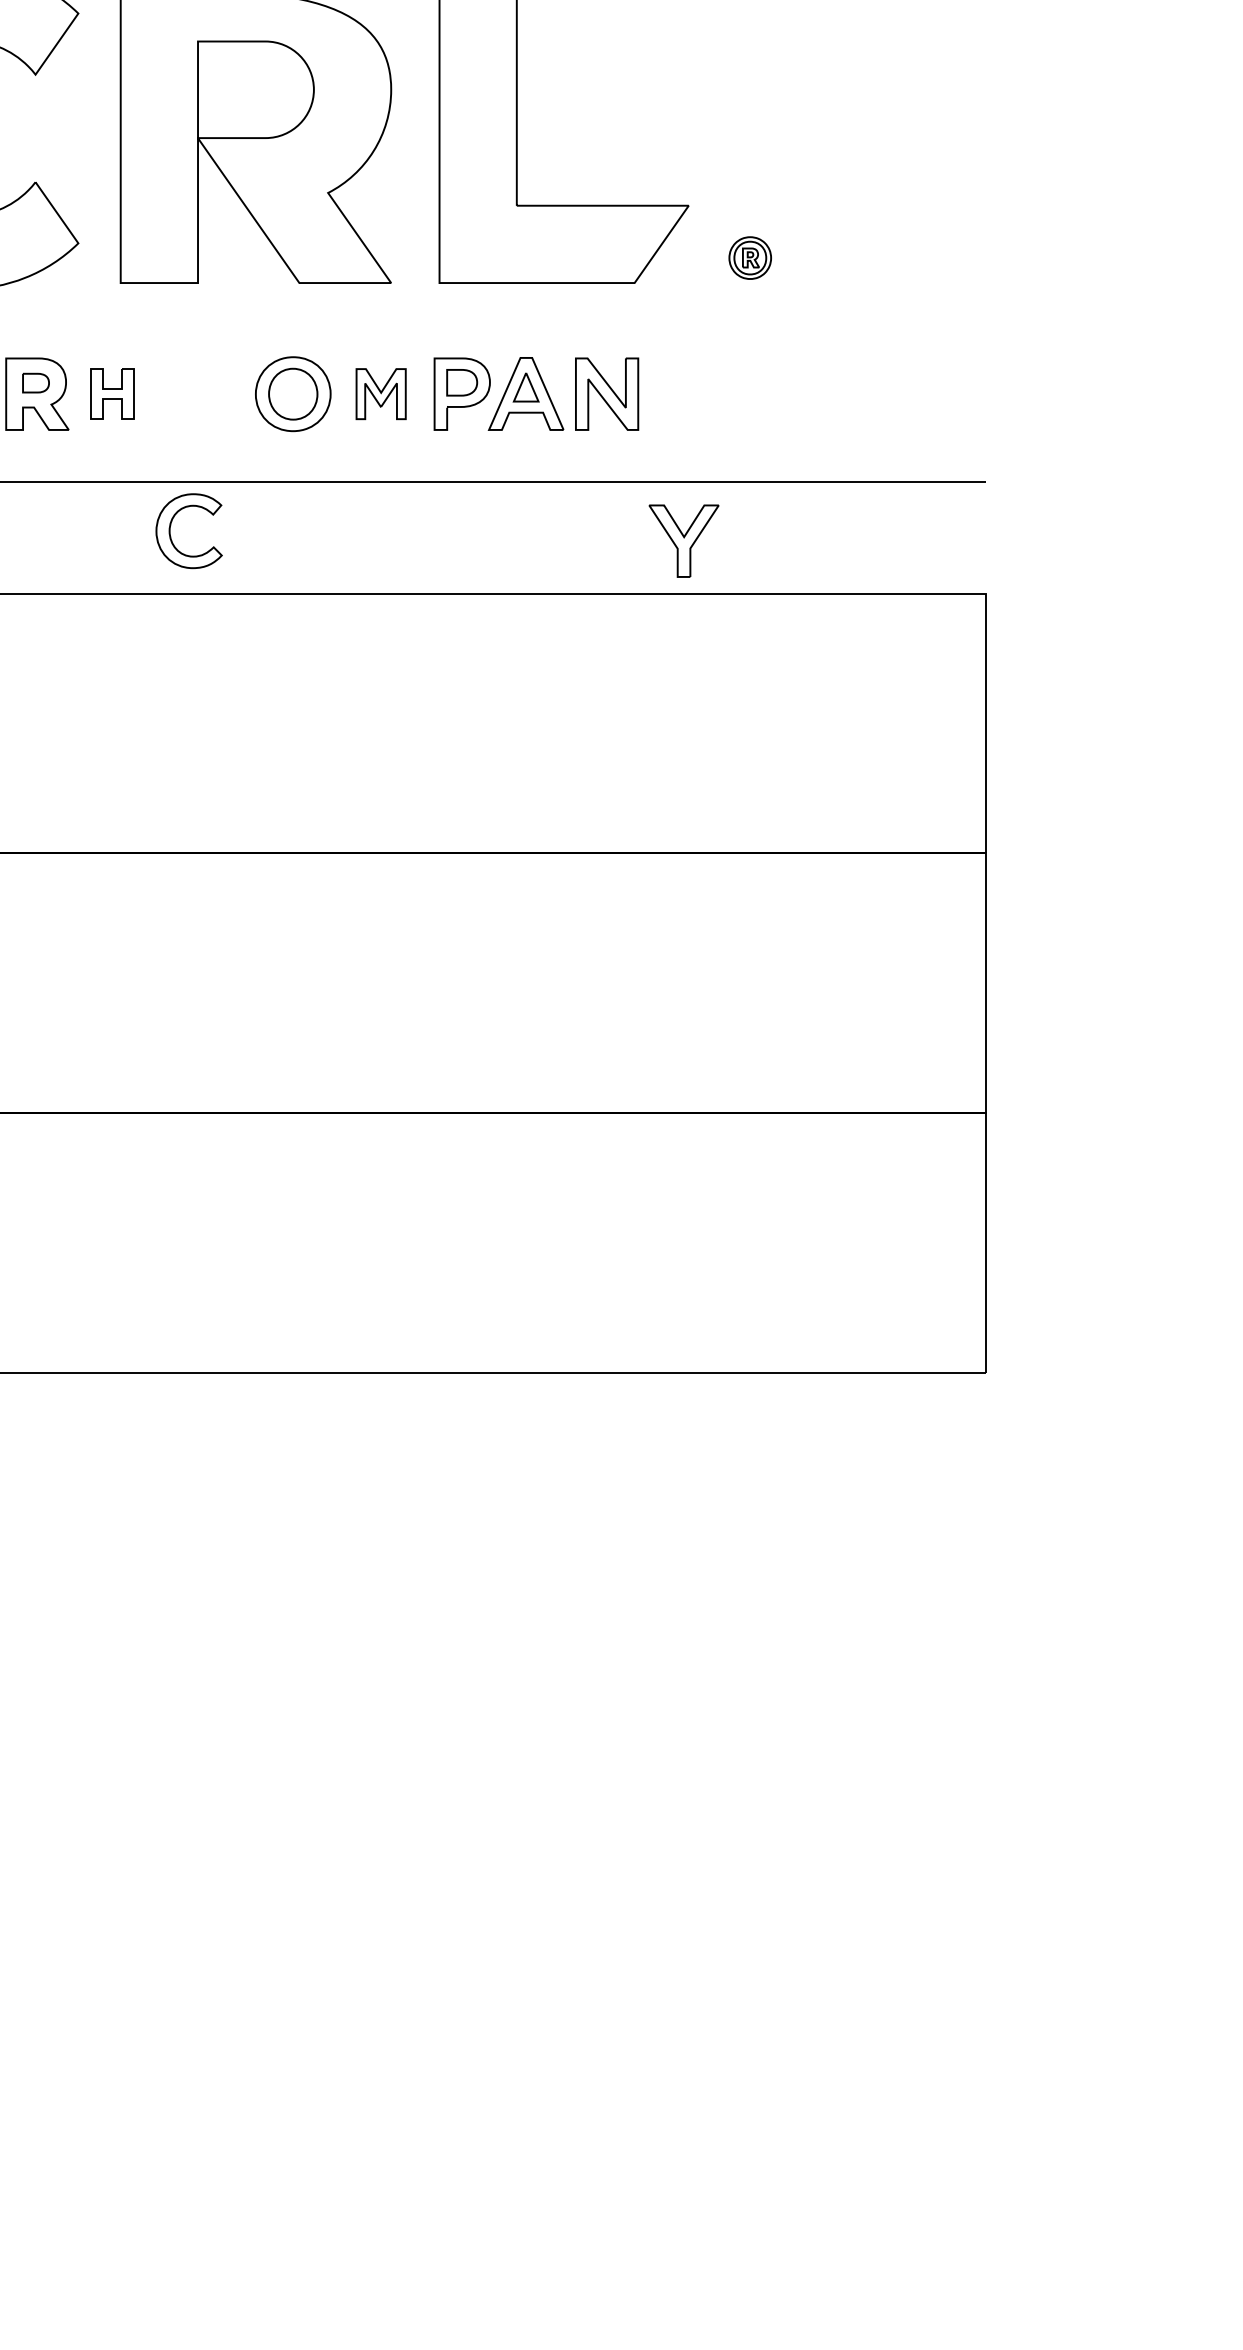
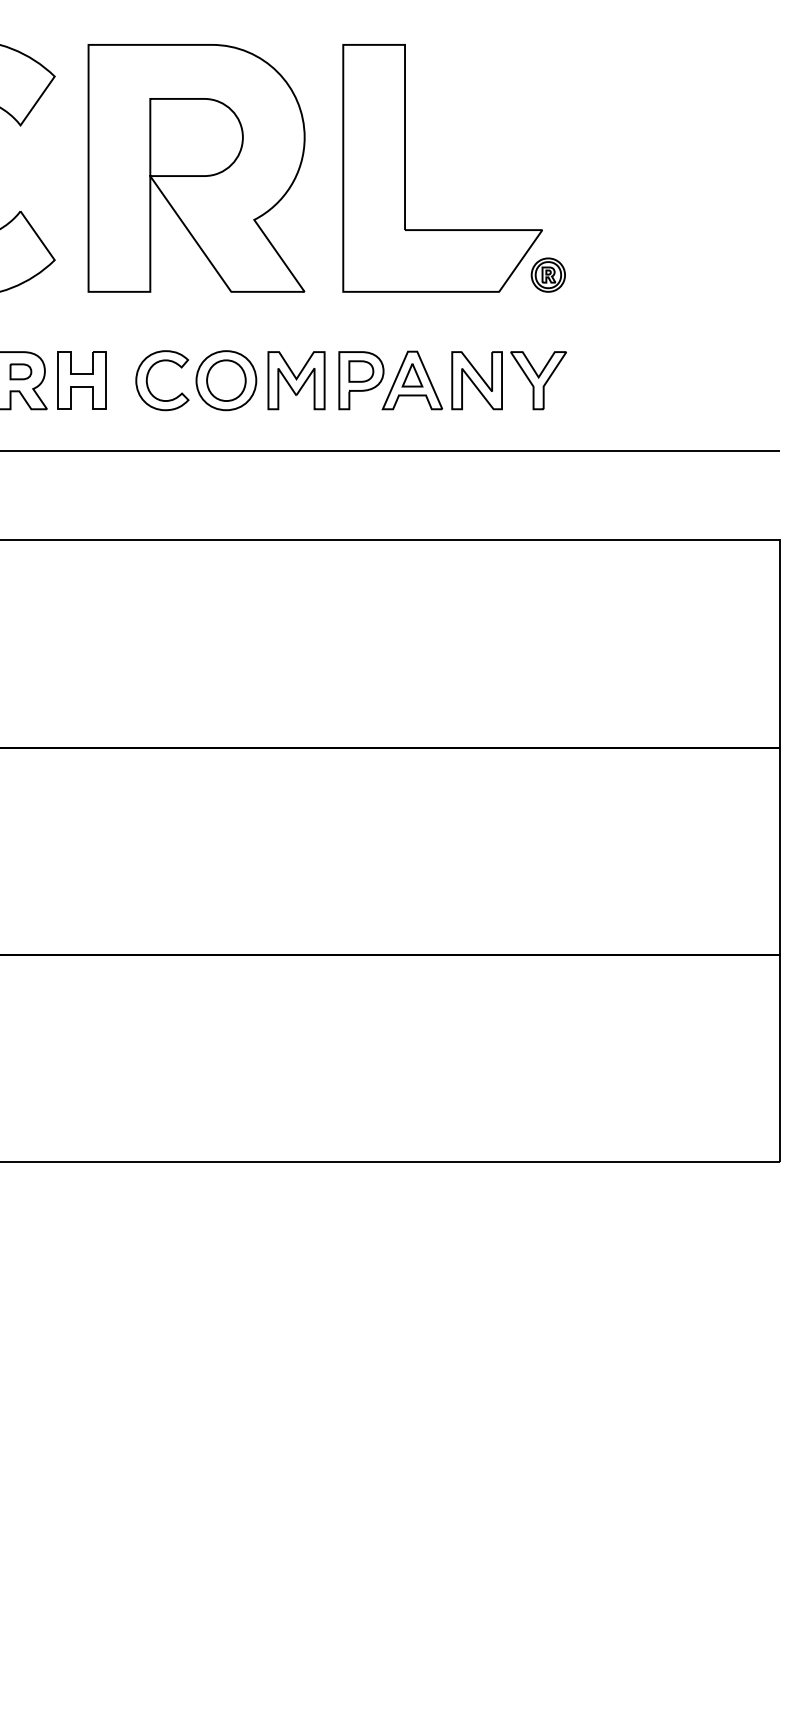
part: (749, 257) -> (547, 274), moved
part: (112, 393) -> (82, 380), size x1.43
part: (381, 393) -> (296, 380), size x1.43
part: (171, 536) -> (148, 384), moved
part: (683, 540) -> (538, 380), moved

